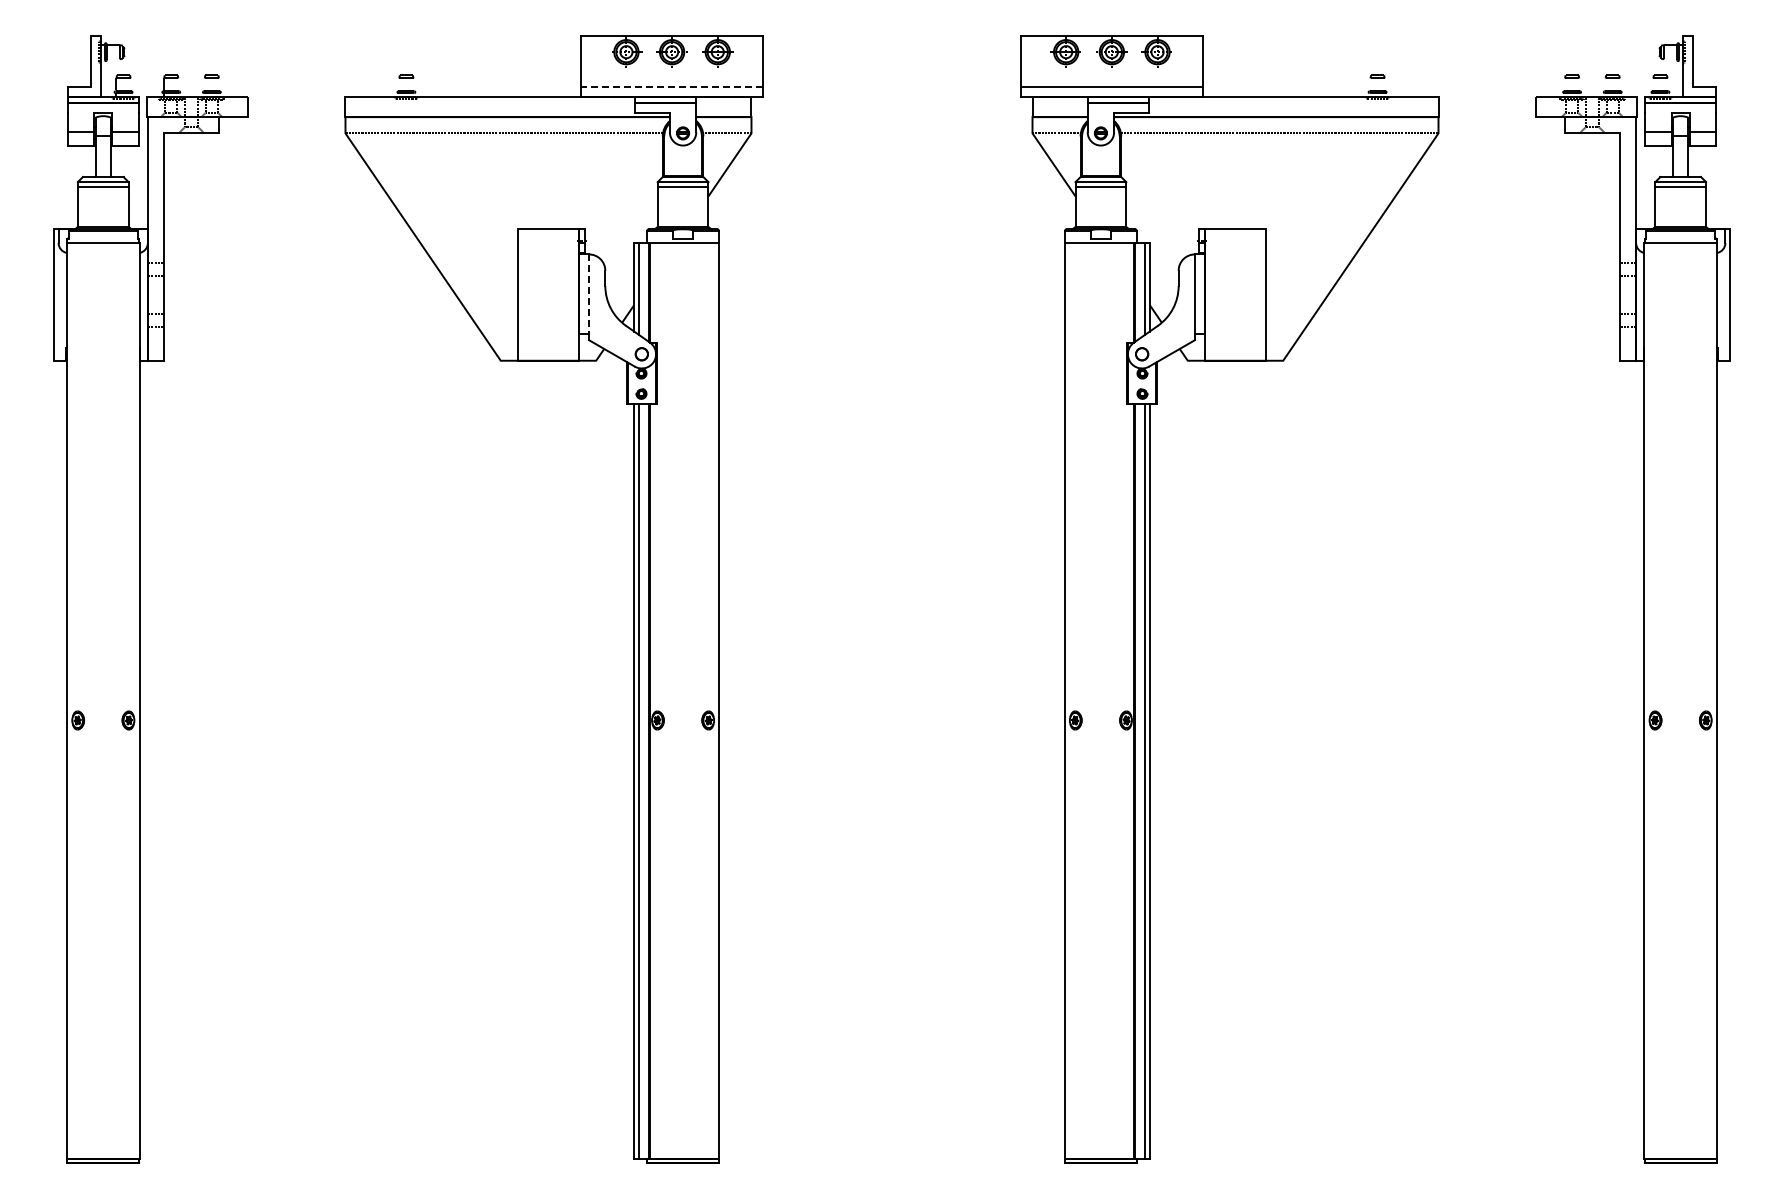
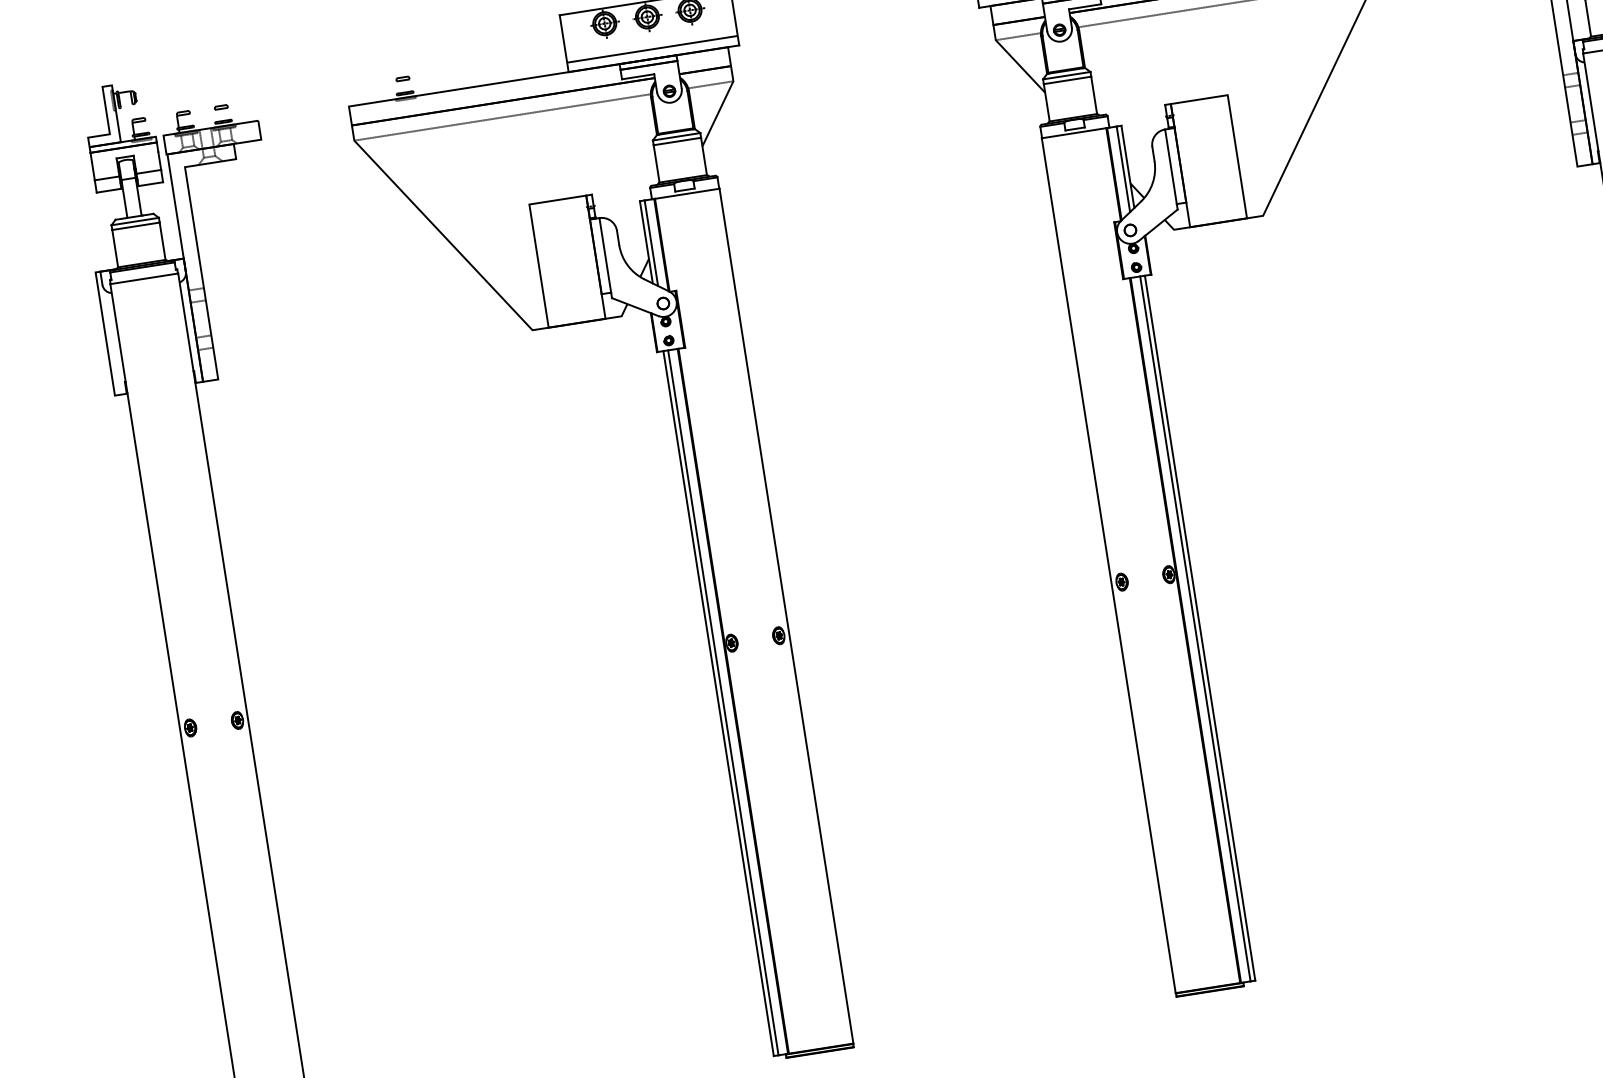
line: (671, 86) -> (651, 49), dashed -> solid
line: (589, 294) -> (605, 255), dashed -> solid

